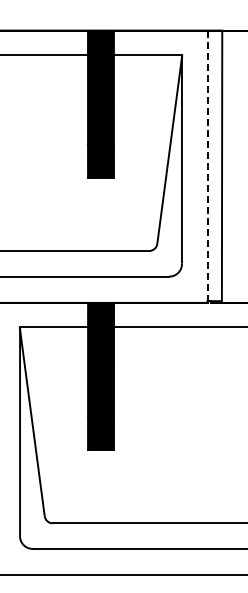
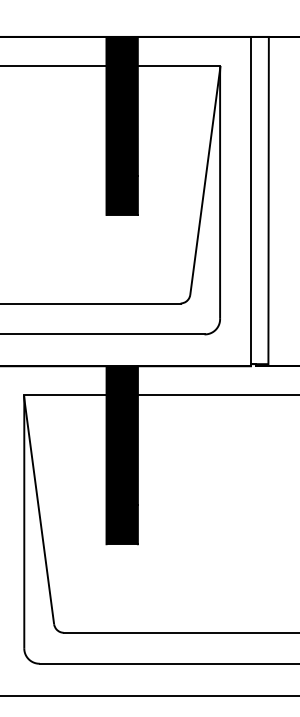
line: (207, 166) -> (250, 201), dashed -> solid

